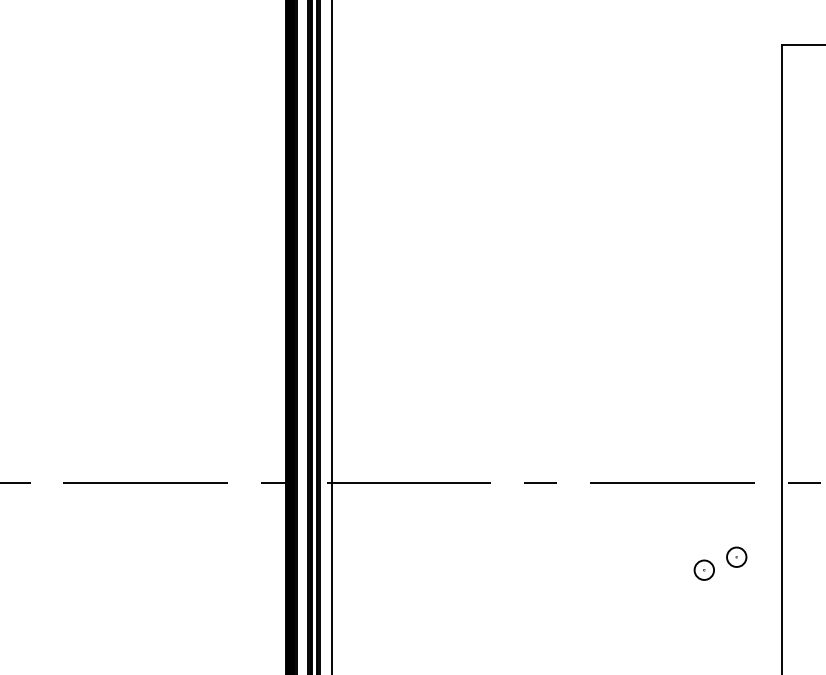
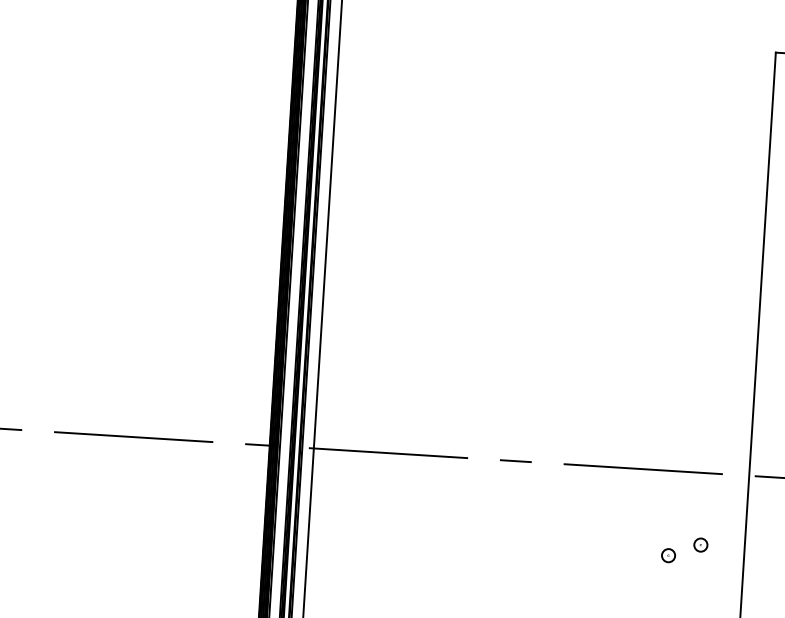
part: (736, 556) -> (700, 544), size x0.7
part: (703, 569) -> (667, 554), size x0.7

